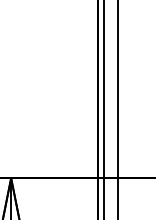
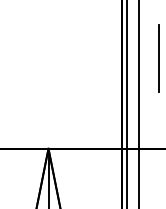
line: (140, 71) -> (158, 58), added

